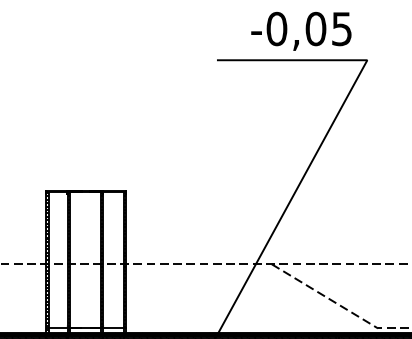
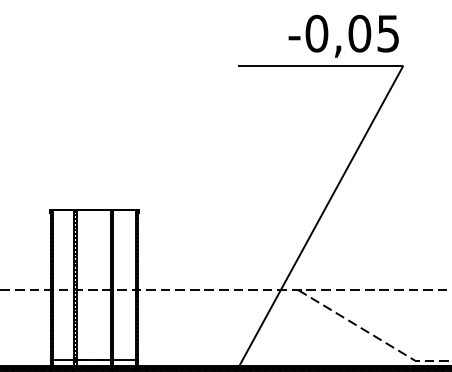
text: (301, 30) -> (343, 35), moved

